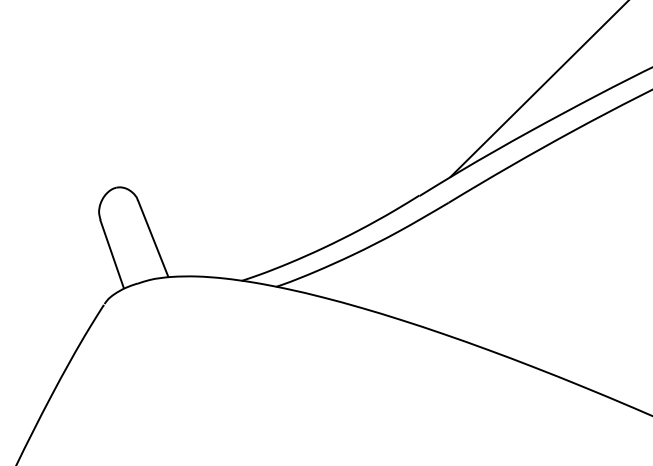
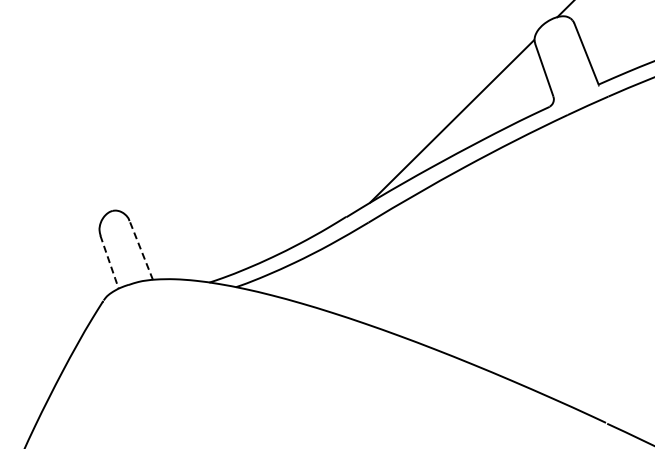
line: (153, 240) -> (141, 251), solid -> dashed
line: (112, 254) -> (109, 262), solid -> dashed

